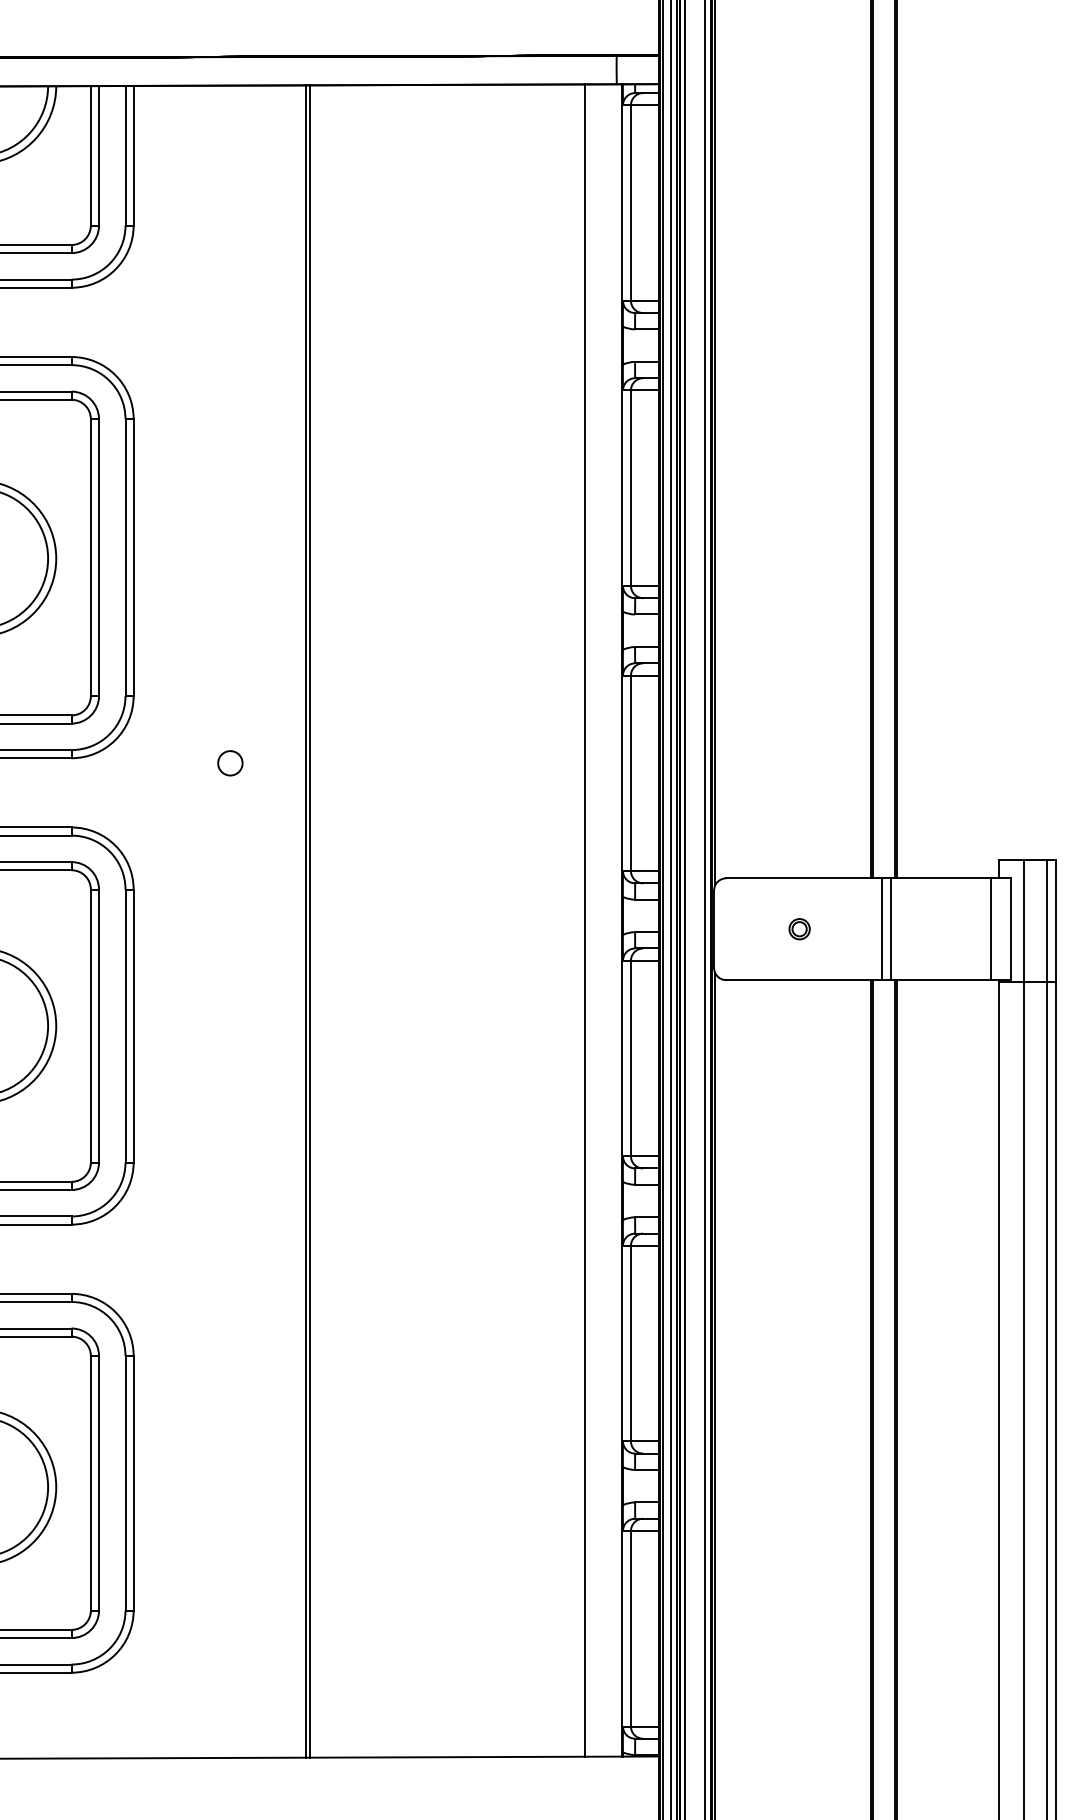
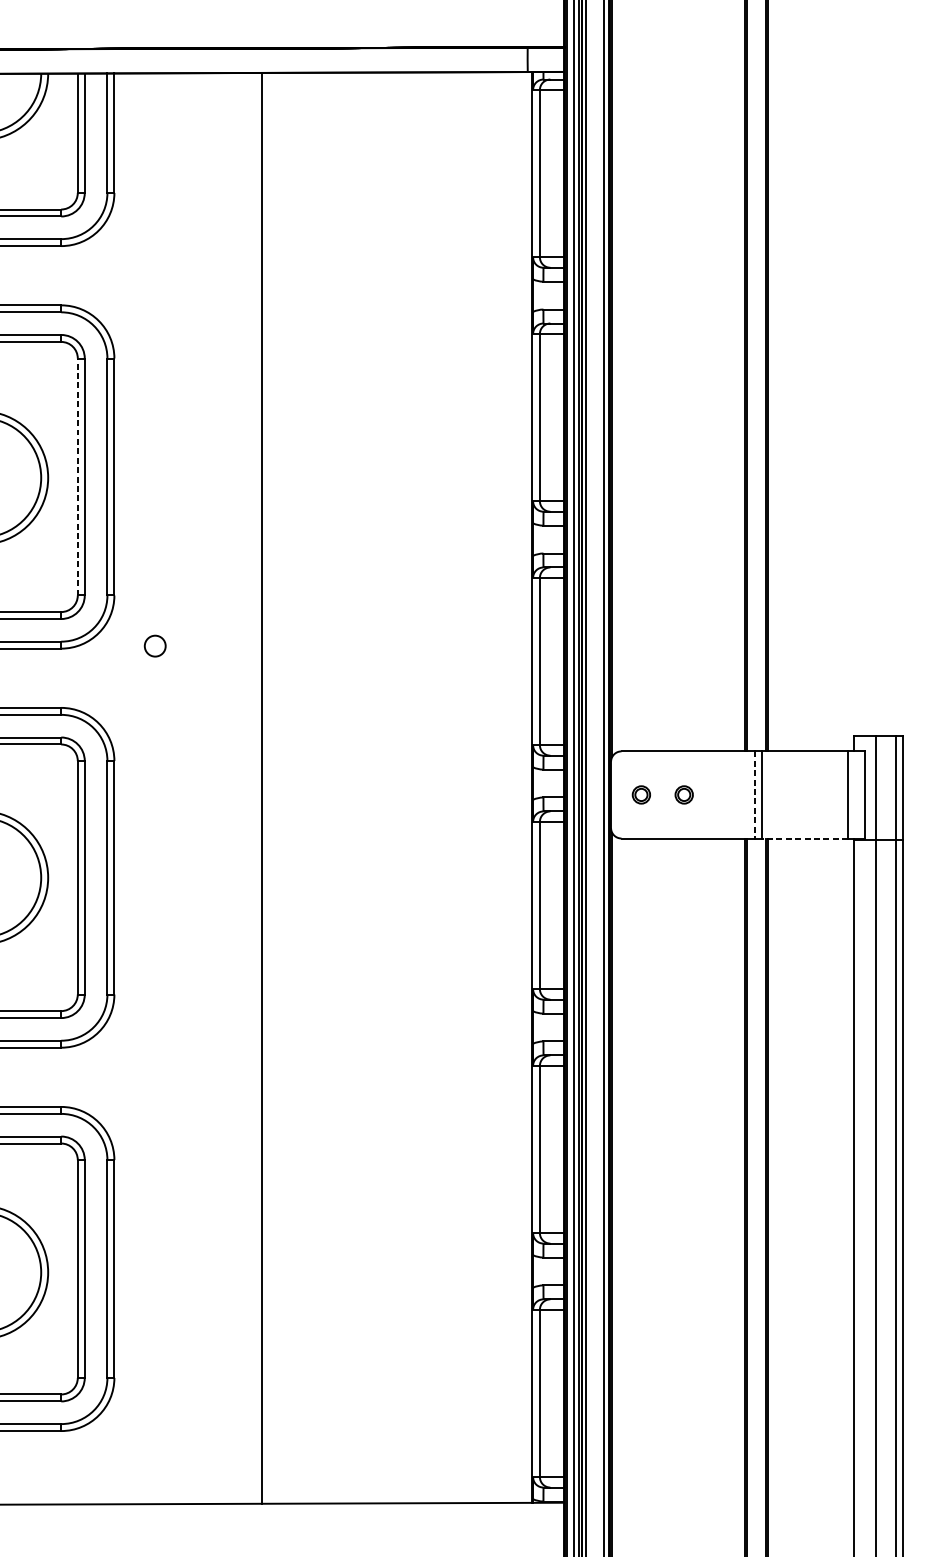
line: (90, 557) -> (77, 476), solid -> dashed
circle: (230, 763) -> (155, 646), moved
line: (584, 920) -> (500, 787), removed
line: (309, 921) -> (264, 788), removed
part: (749, 929) -> (641, 795), added
line: (882, 929) -> (755, 795), solid -> dashed
line: (940, 980) -> (804, 838), solid -> dashed

